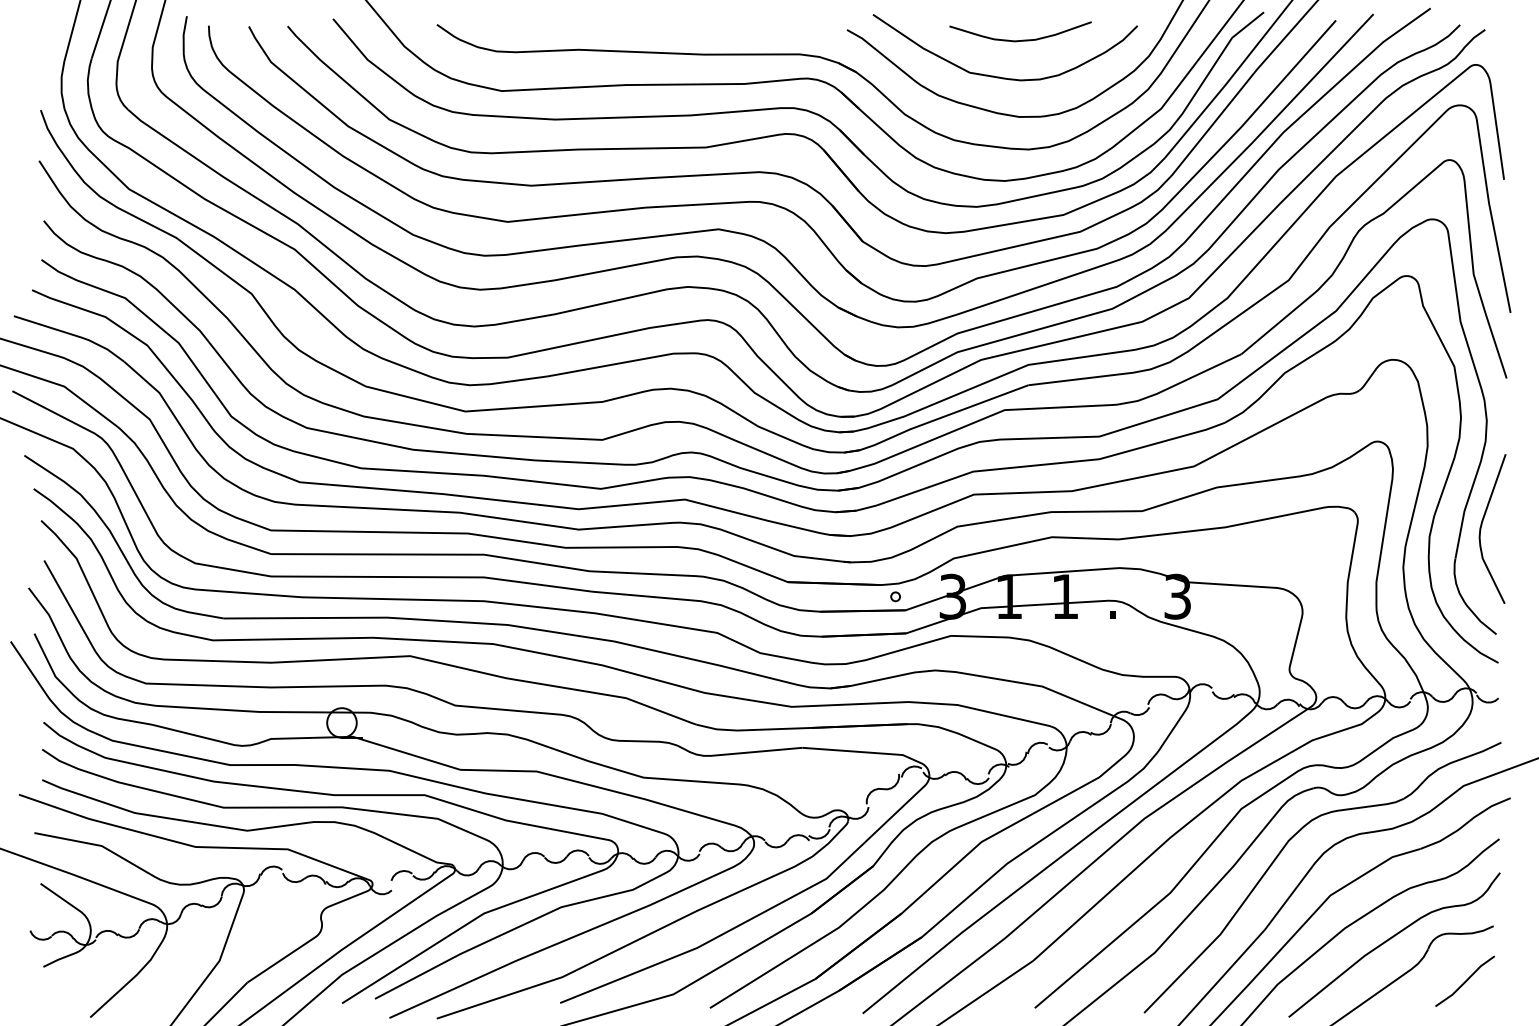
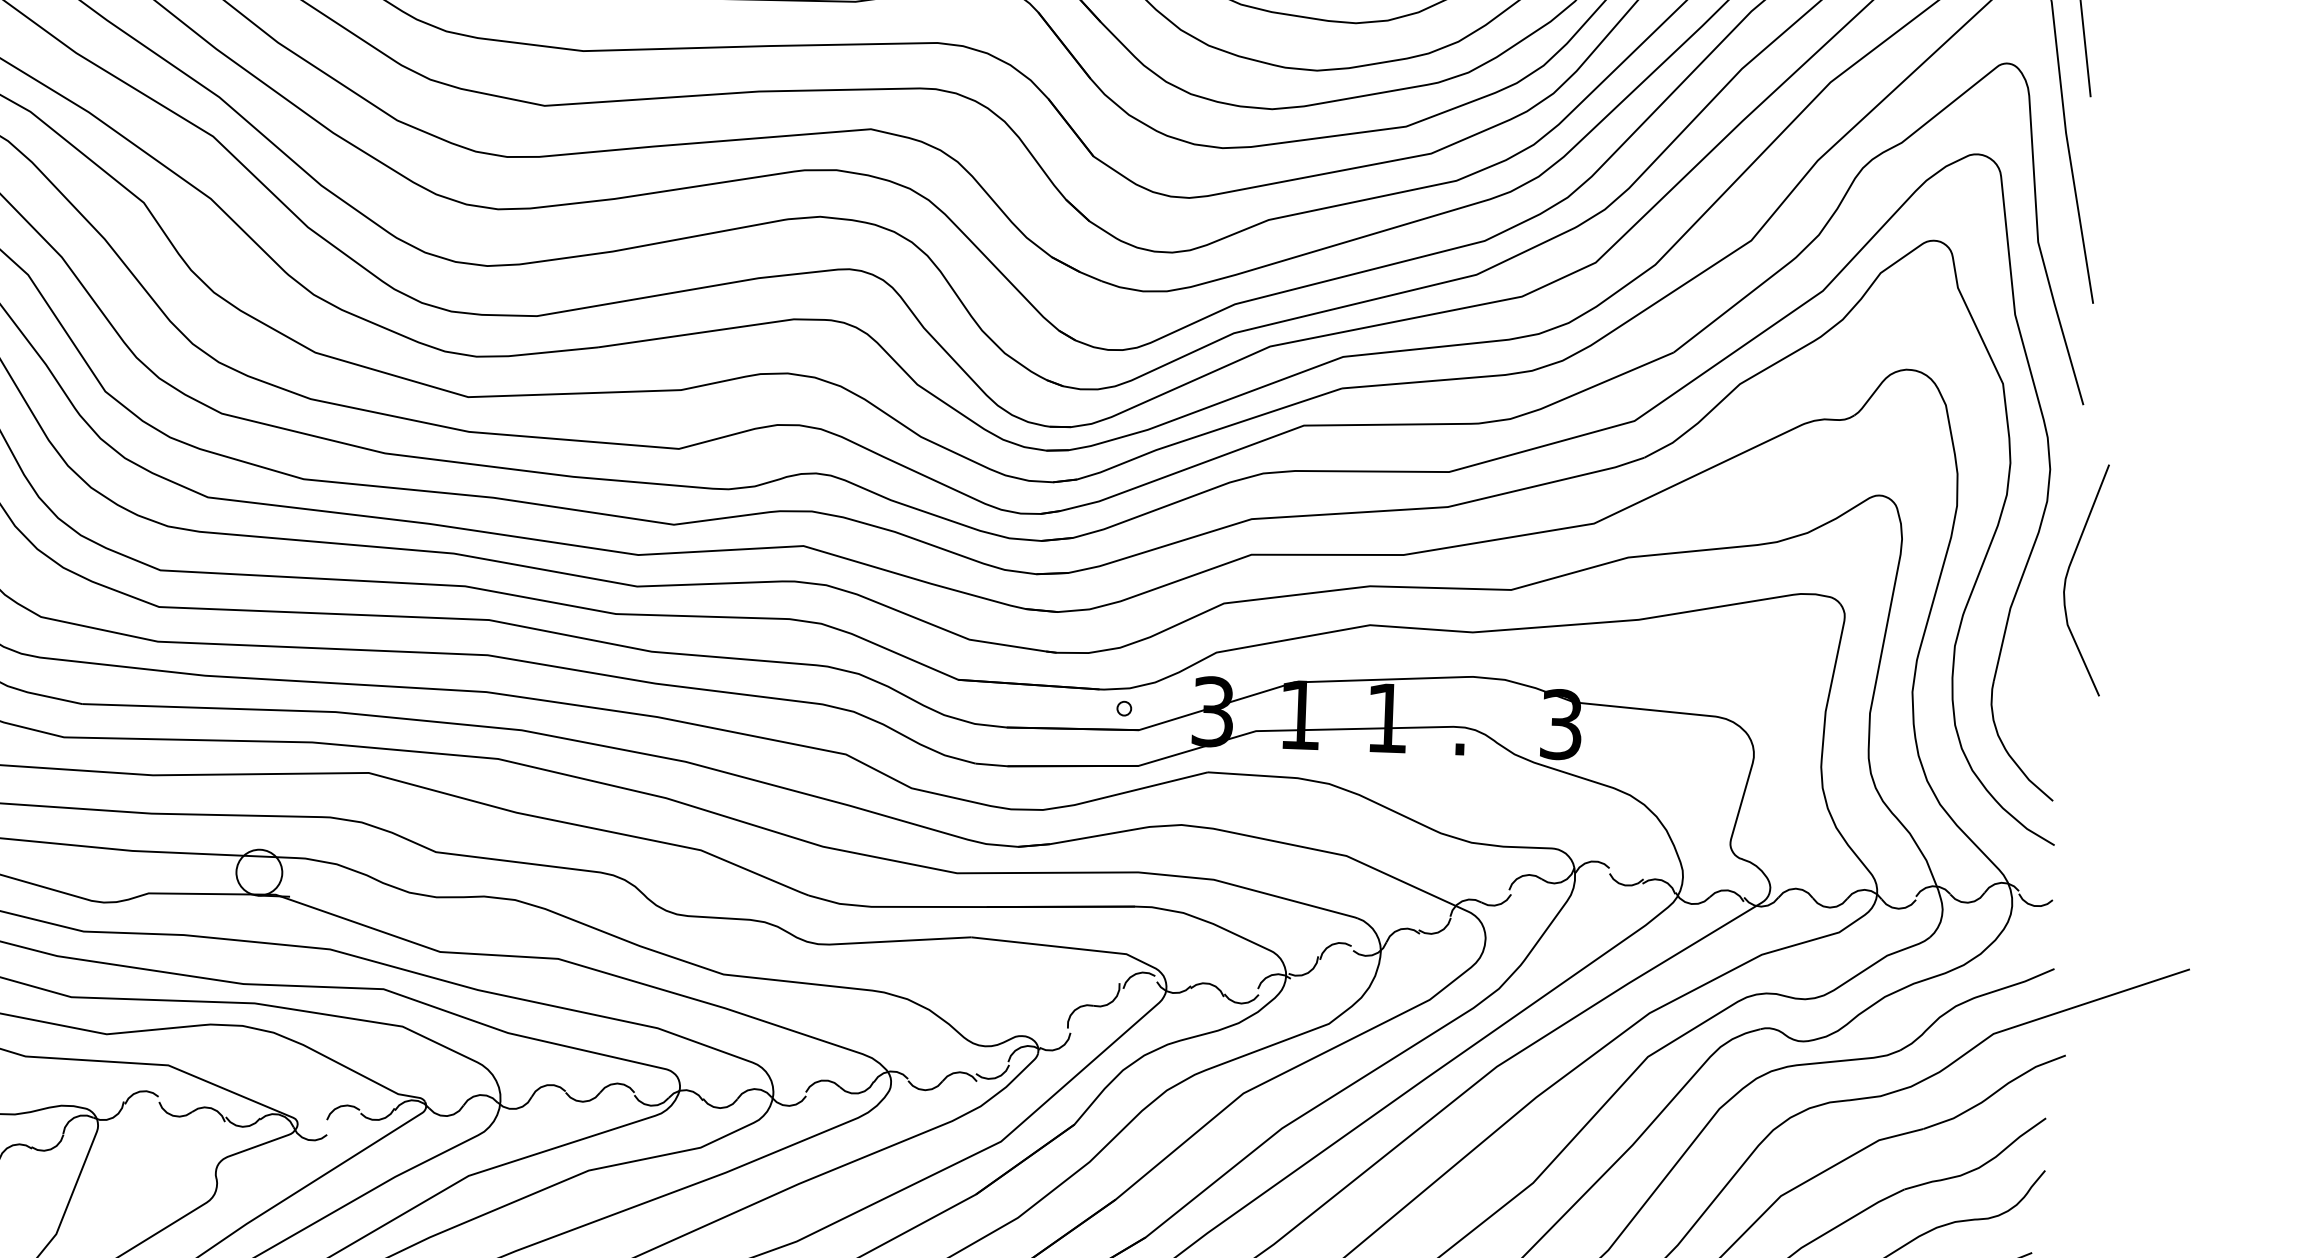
curve: (1482, 525) -> (2069, 573), moved

